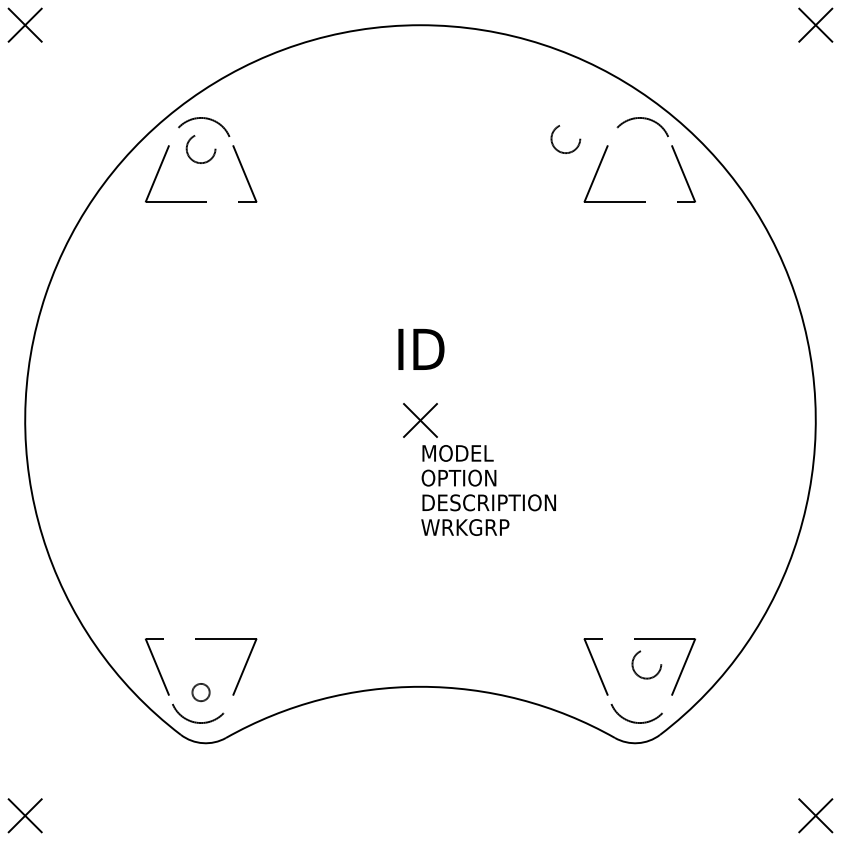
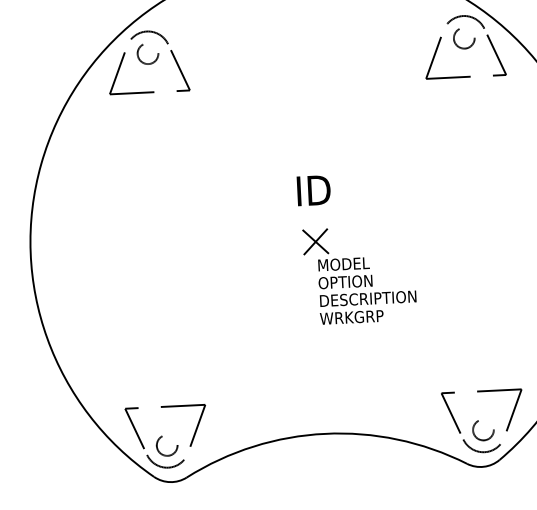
circle: (565, 139) -> (464, 38), moved
circle: (646, 664) -> (483, 430), moved
circle: (200, 692) -> (166, 445), size x1.67

